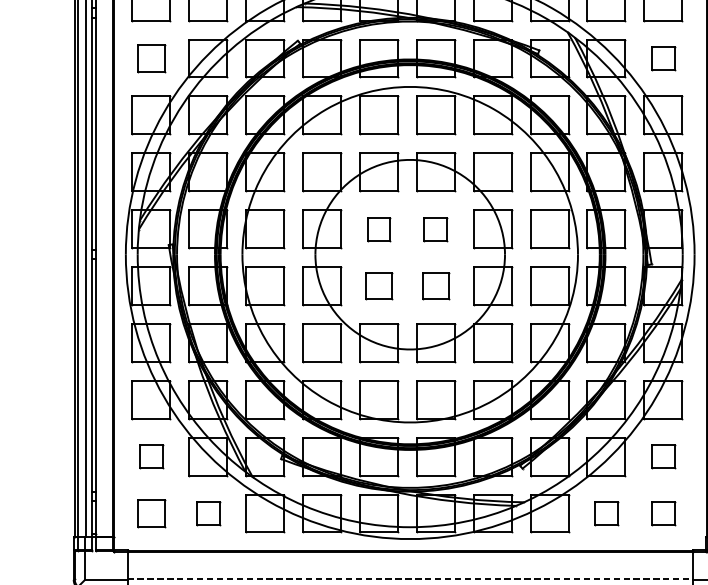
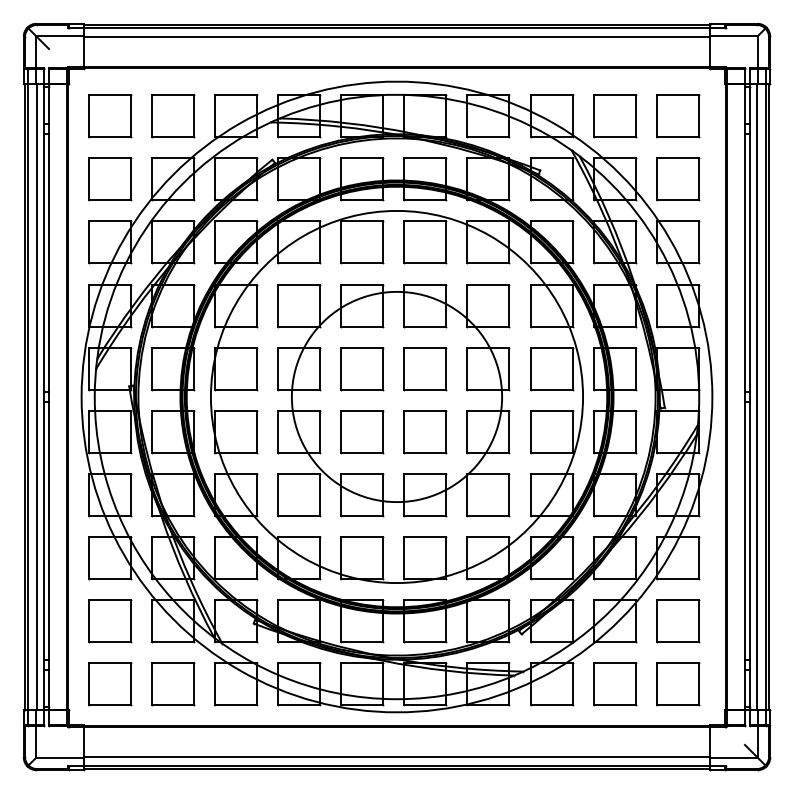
part: (151, 58) -> (110, 179), size x1.43
part: (664, 58) -> (678, 179), size x1.67
part: (379, 229) -> (362, 369), size x1.67
part: (435, 229) -> (425, 369), size x1.67
part: (379, 286) -> (362, 432), size x1.43
part: (435, 286) -> (425, 432), size x1.43
part: (151, 457) -> (110, 621), size x1.67
part: (664, 457) -> (678, 621), size x1.67
part: (151, 513) -> (110, 684), size x1.43
part: (208, 513) -> (173, 684), size x1.67
part: (607, 513) -> (615, 684), size x1.67
part: (664, 513) -> (678, 684), size x1.67
line: (410, 578) -> (397, 756), dashed -> solid

